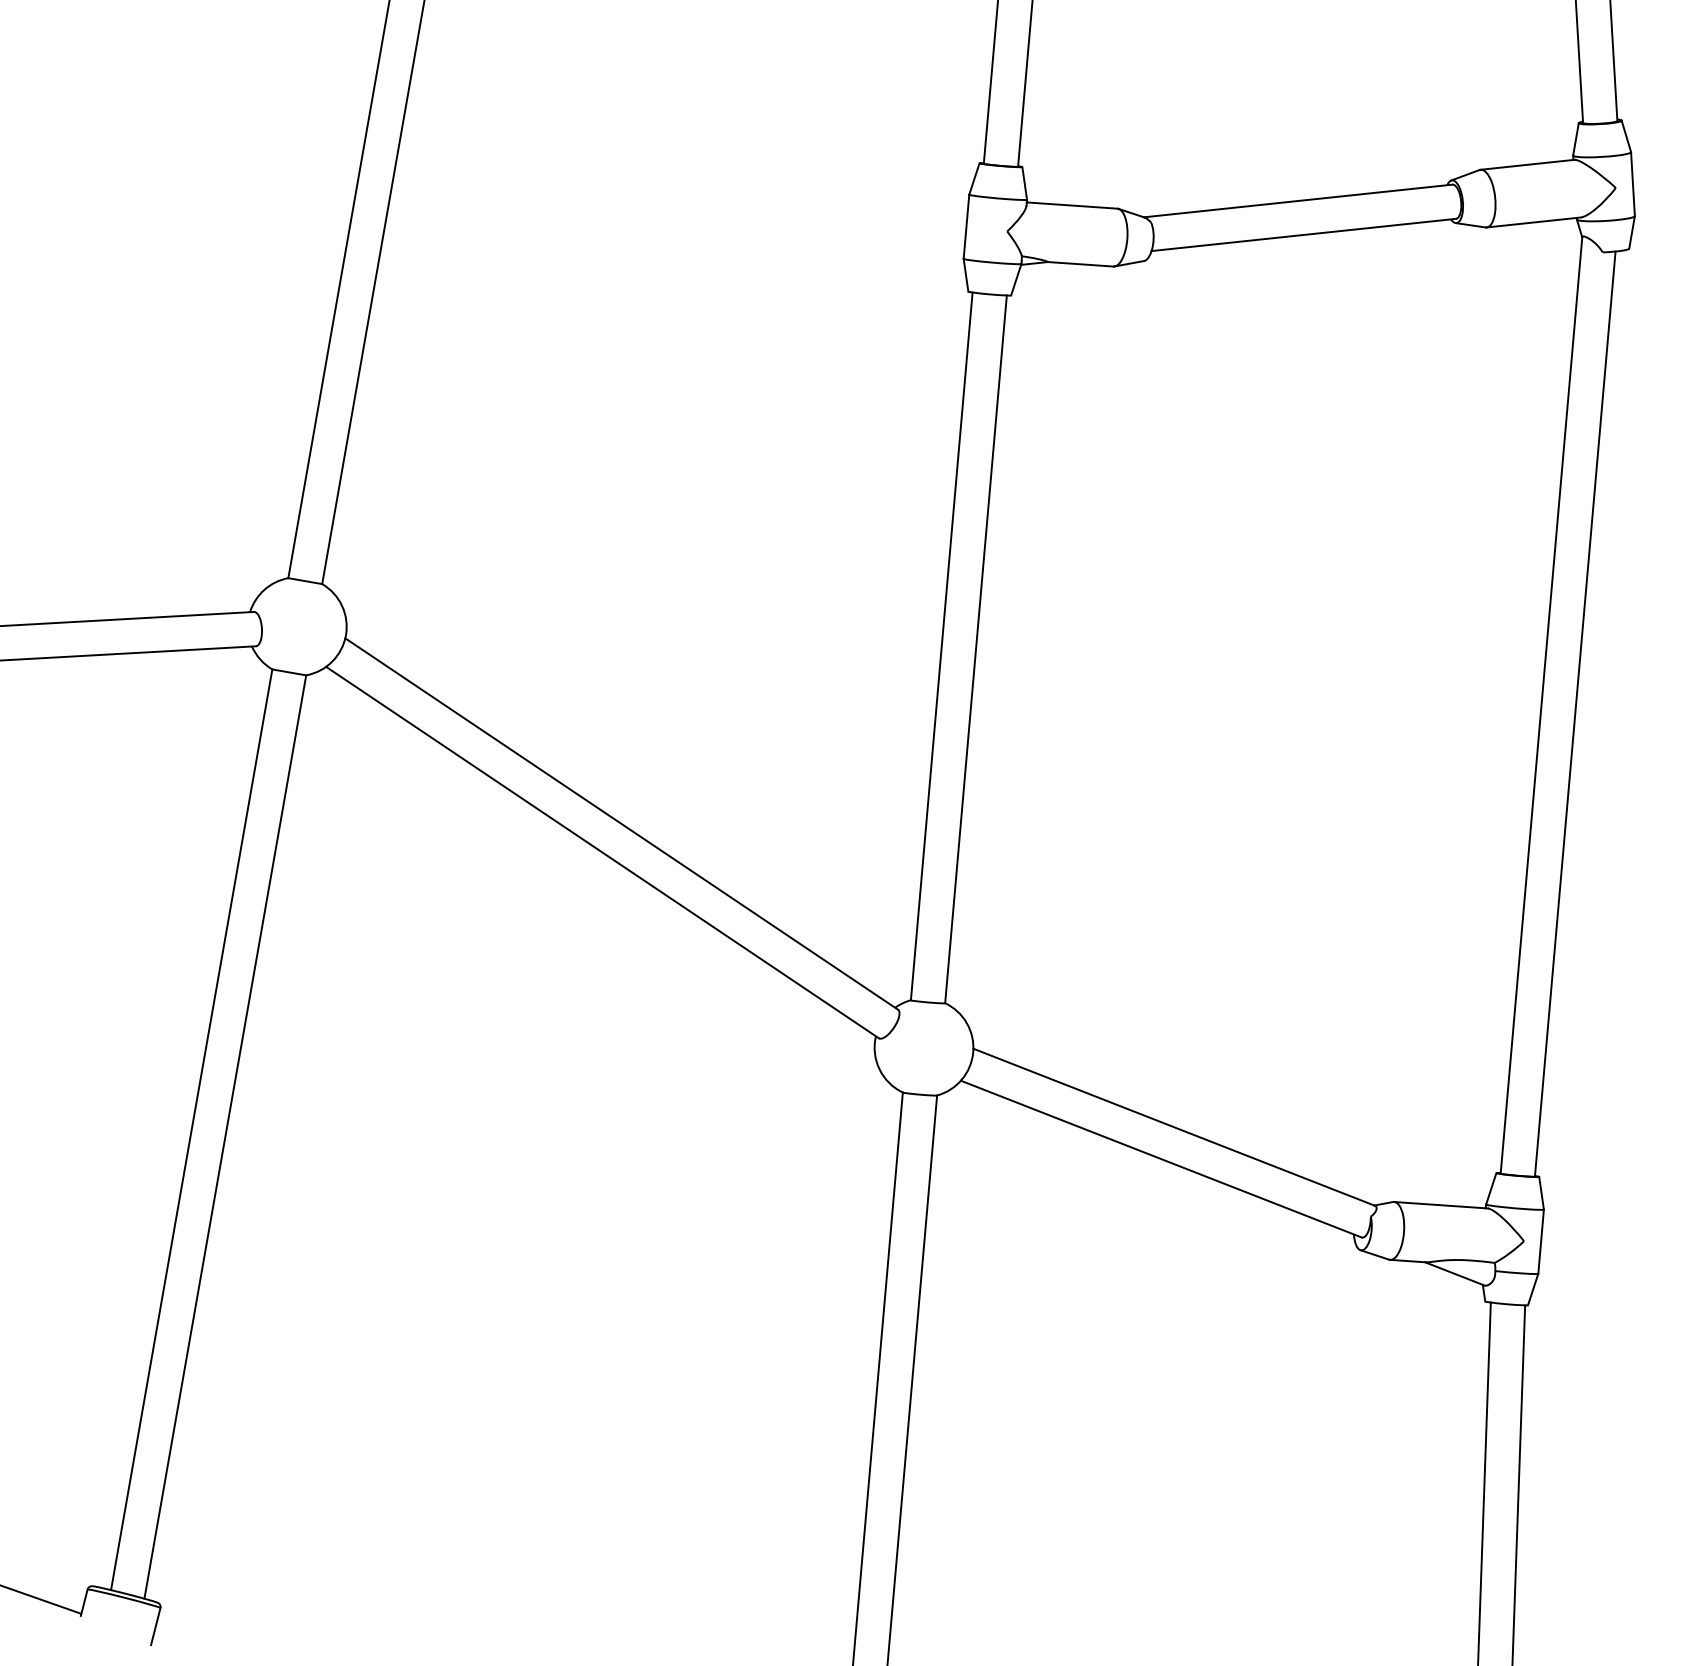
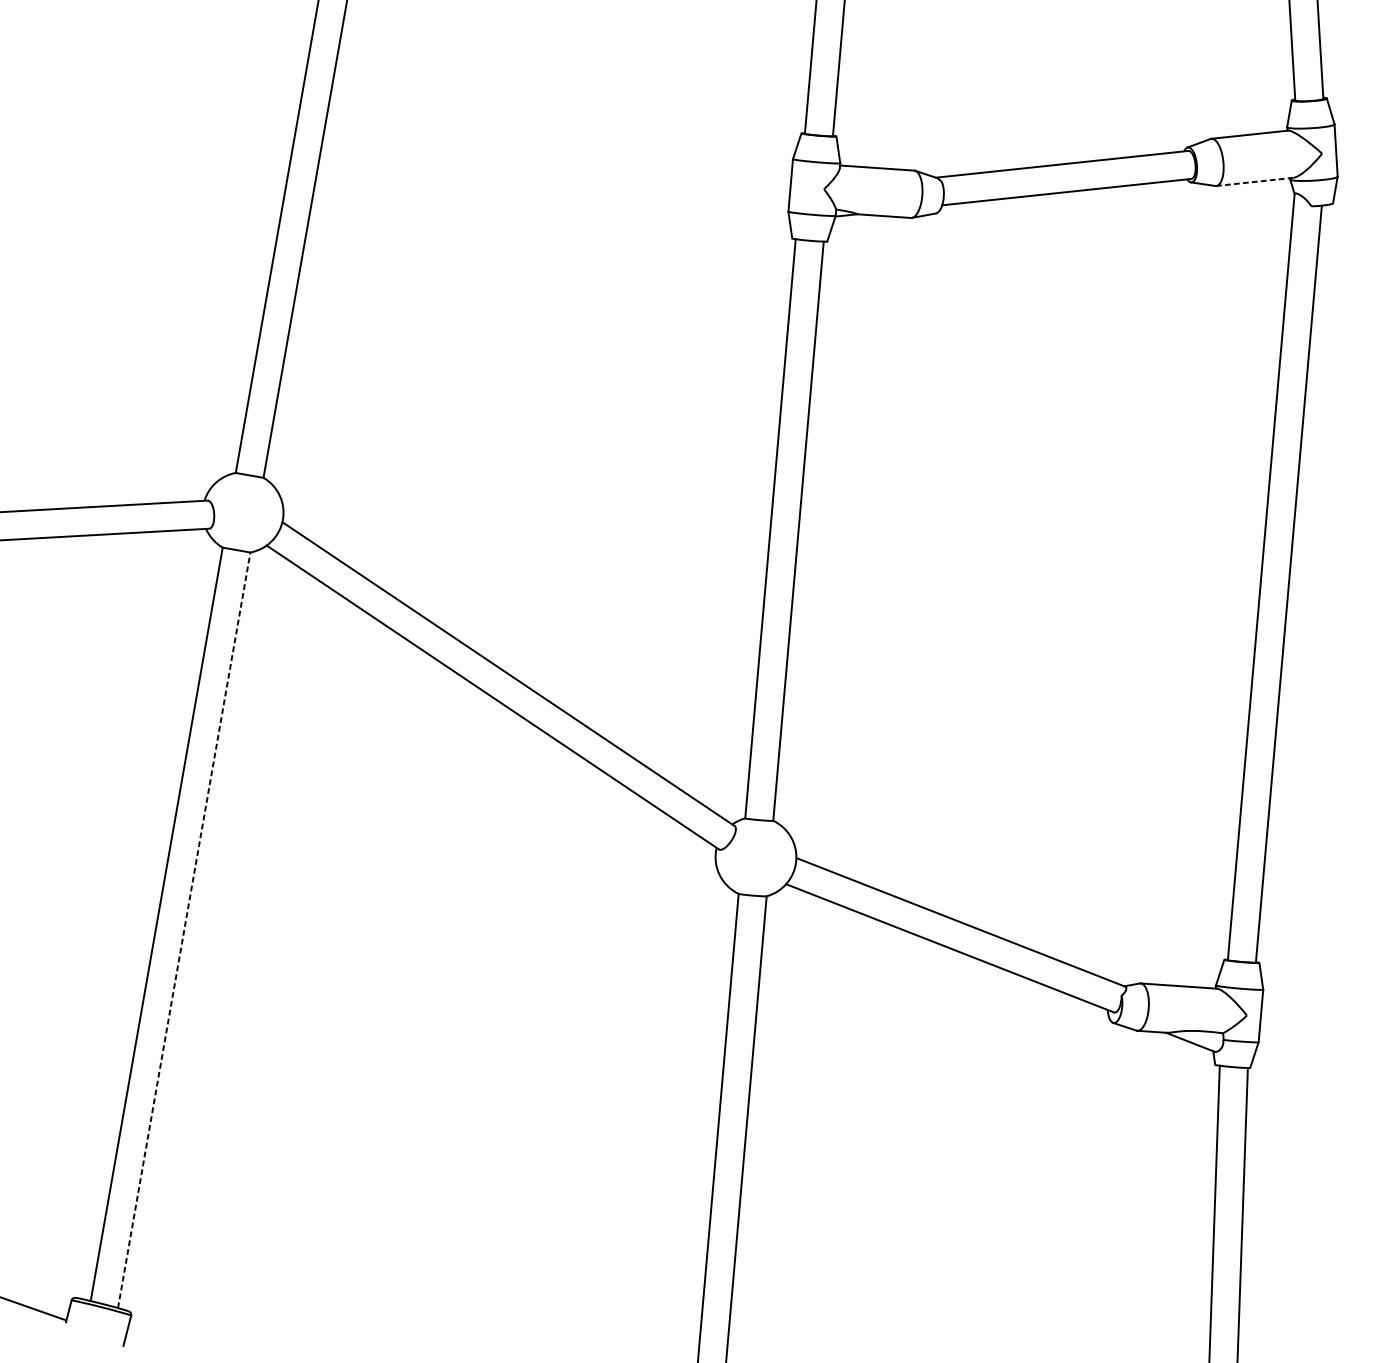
line: (1533, 222) -> (1254, 181), solid -> dashed
line: (225, 1137) -> (184, 930), solid -> dashed

